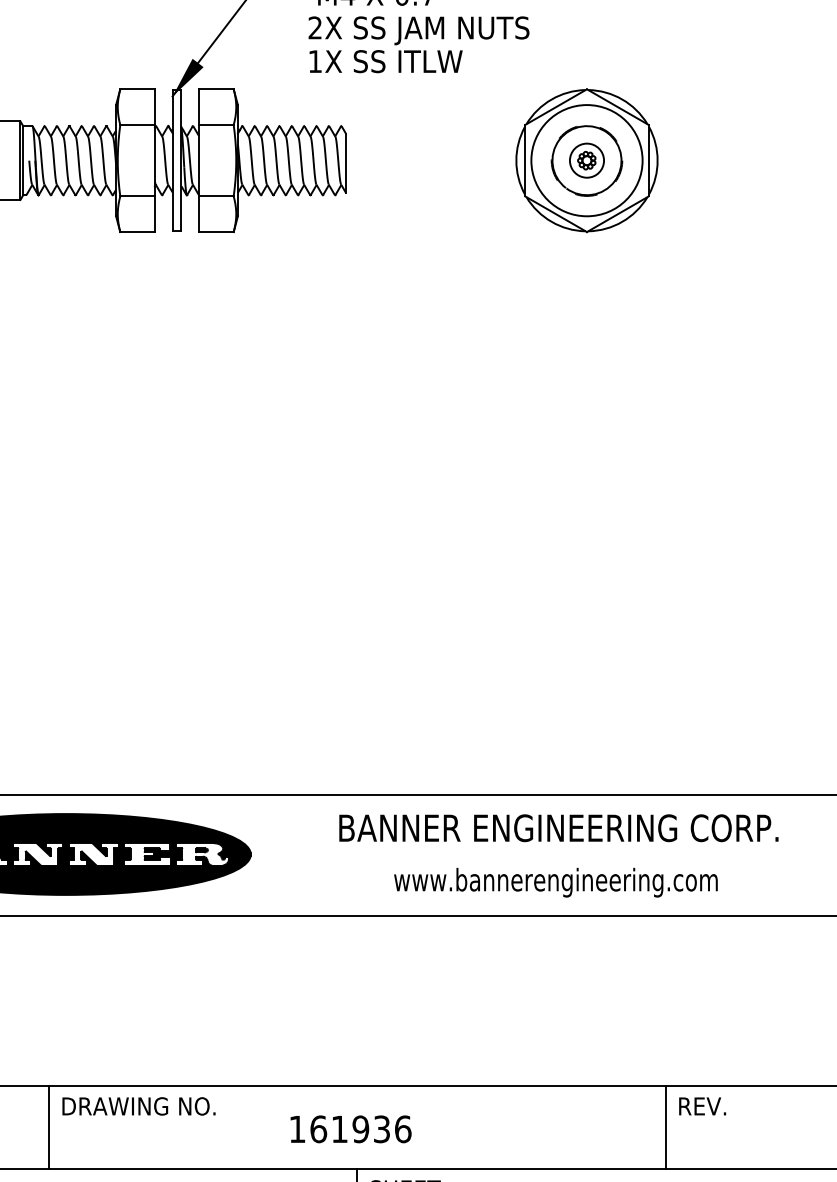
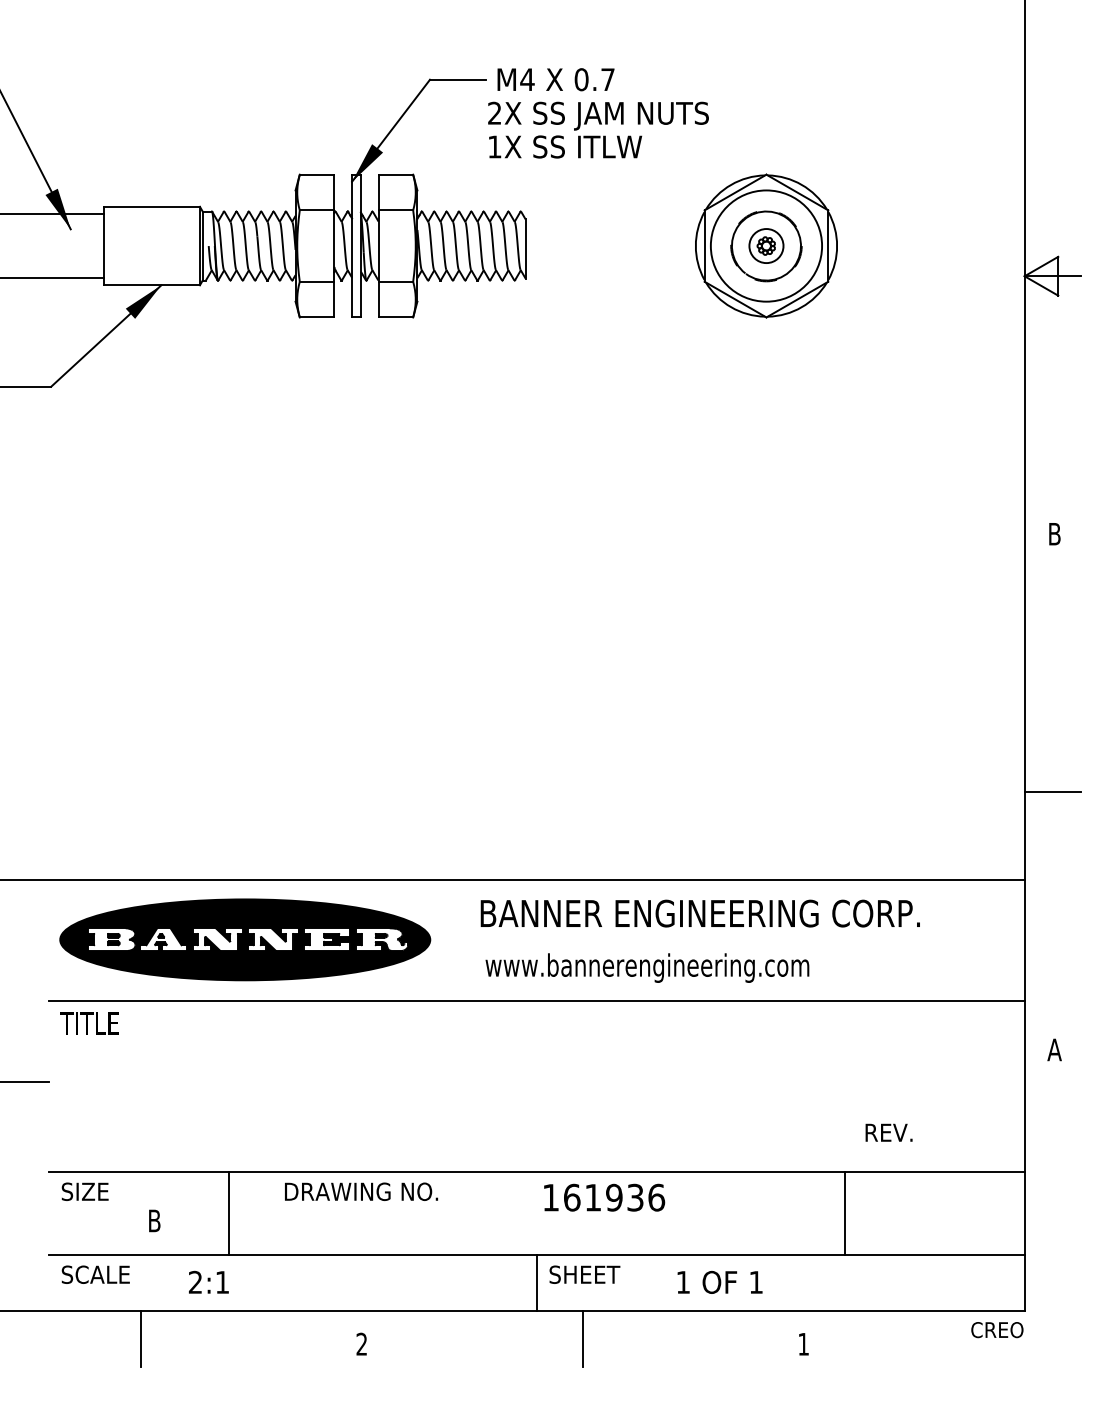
text: (558, 828) -> (699, 913), moved
text: (556, 882) -> (647, 967), moved
text: (139, 1106) -> (361, 1191), moved
text: (702, 1106) -> (888, 1132), moved
text: (351, 1129) -> (604, 1197), moved

